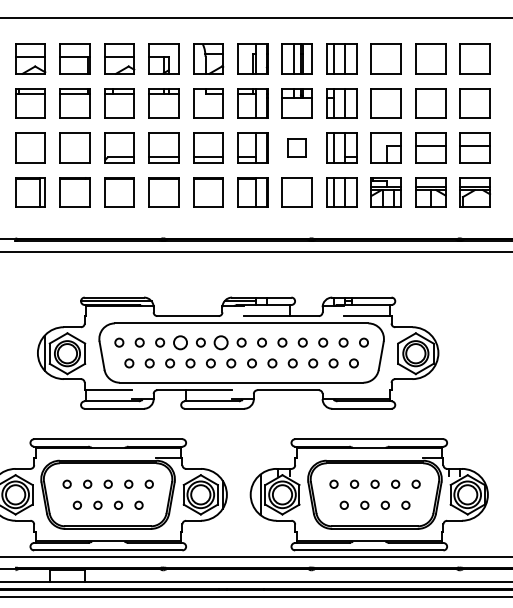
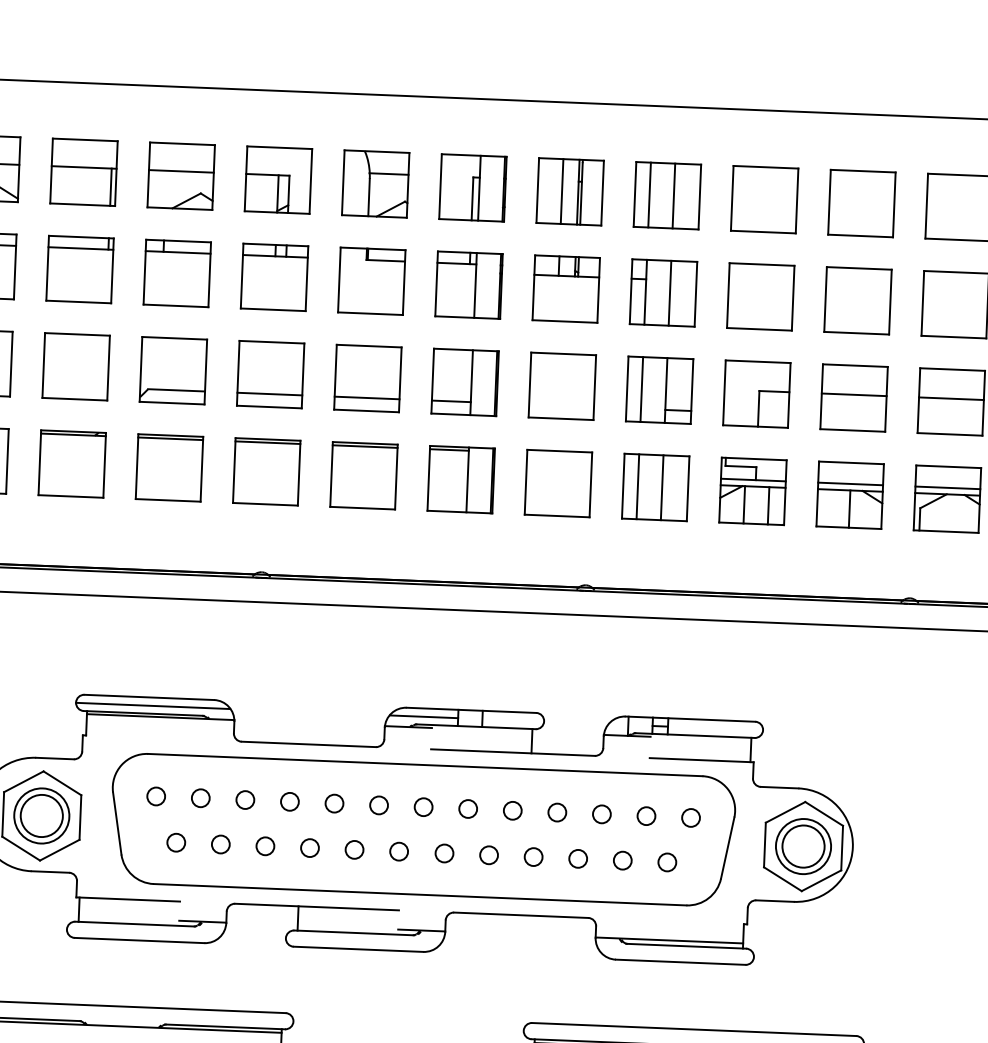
part: (296, 147) -> (560, 385), size x1.67
circle: (180, 342) -> (289, 801), size x0.62
circle: (221, 342) -> (379, 805), size x0.62

